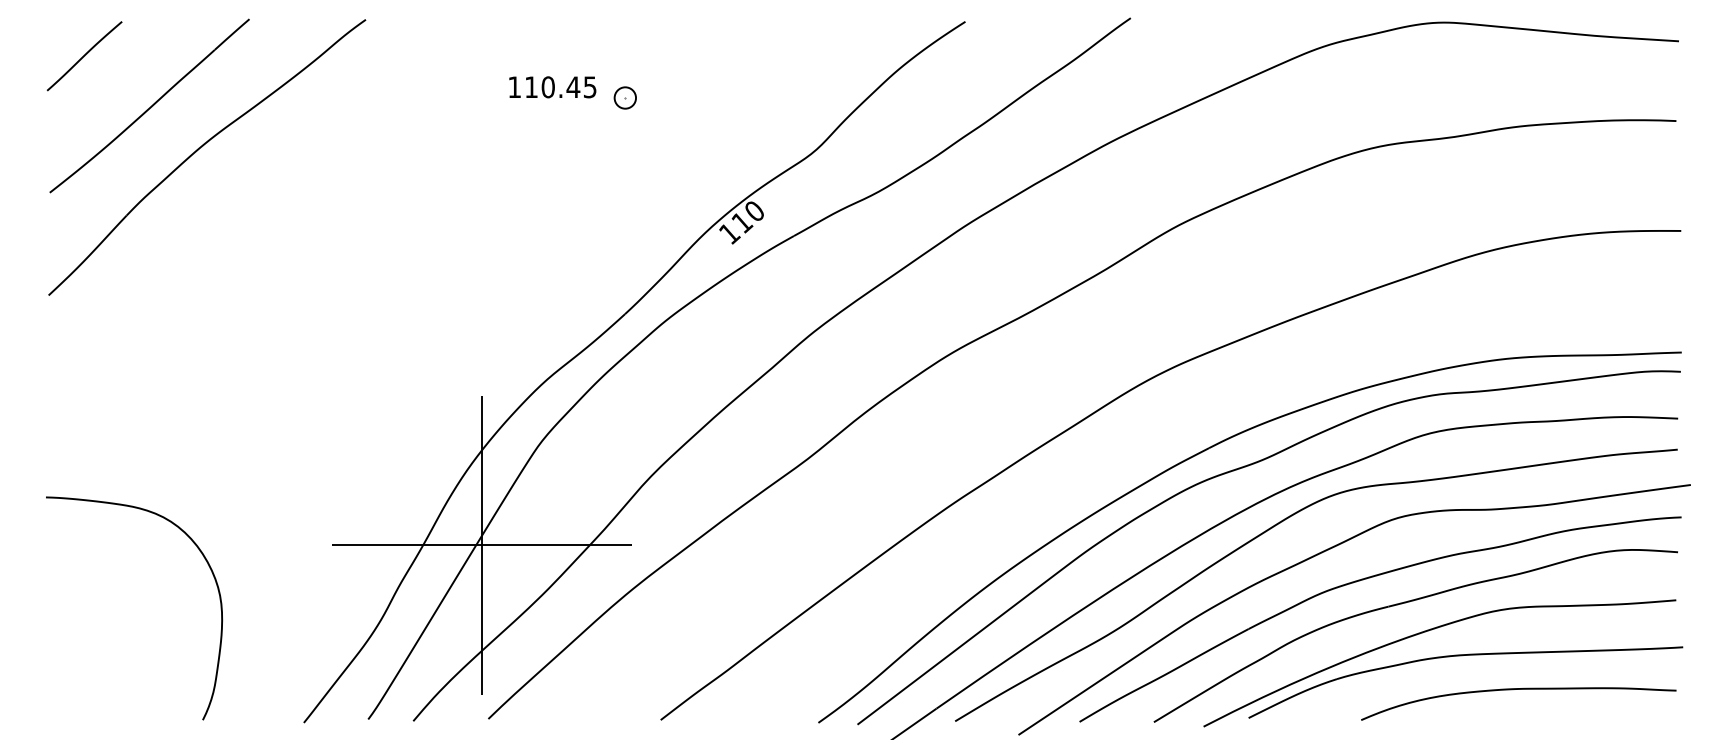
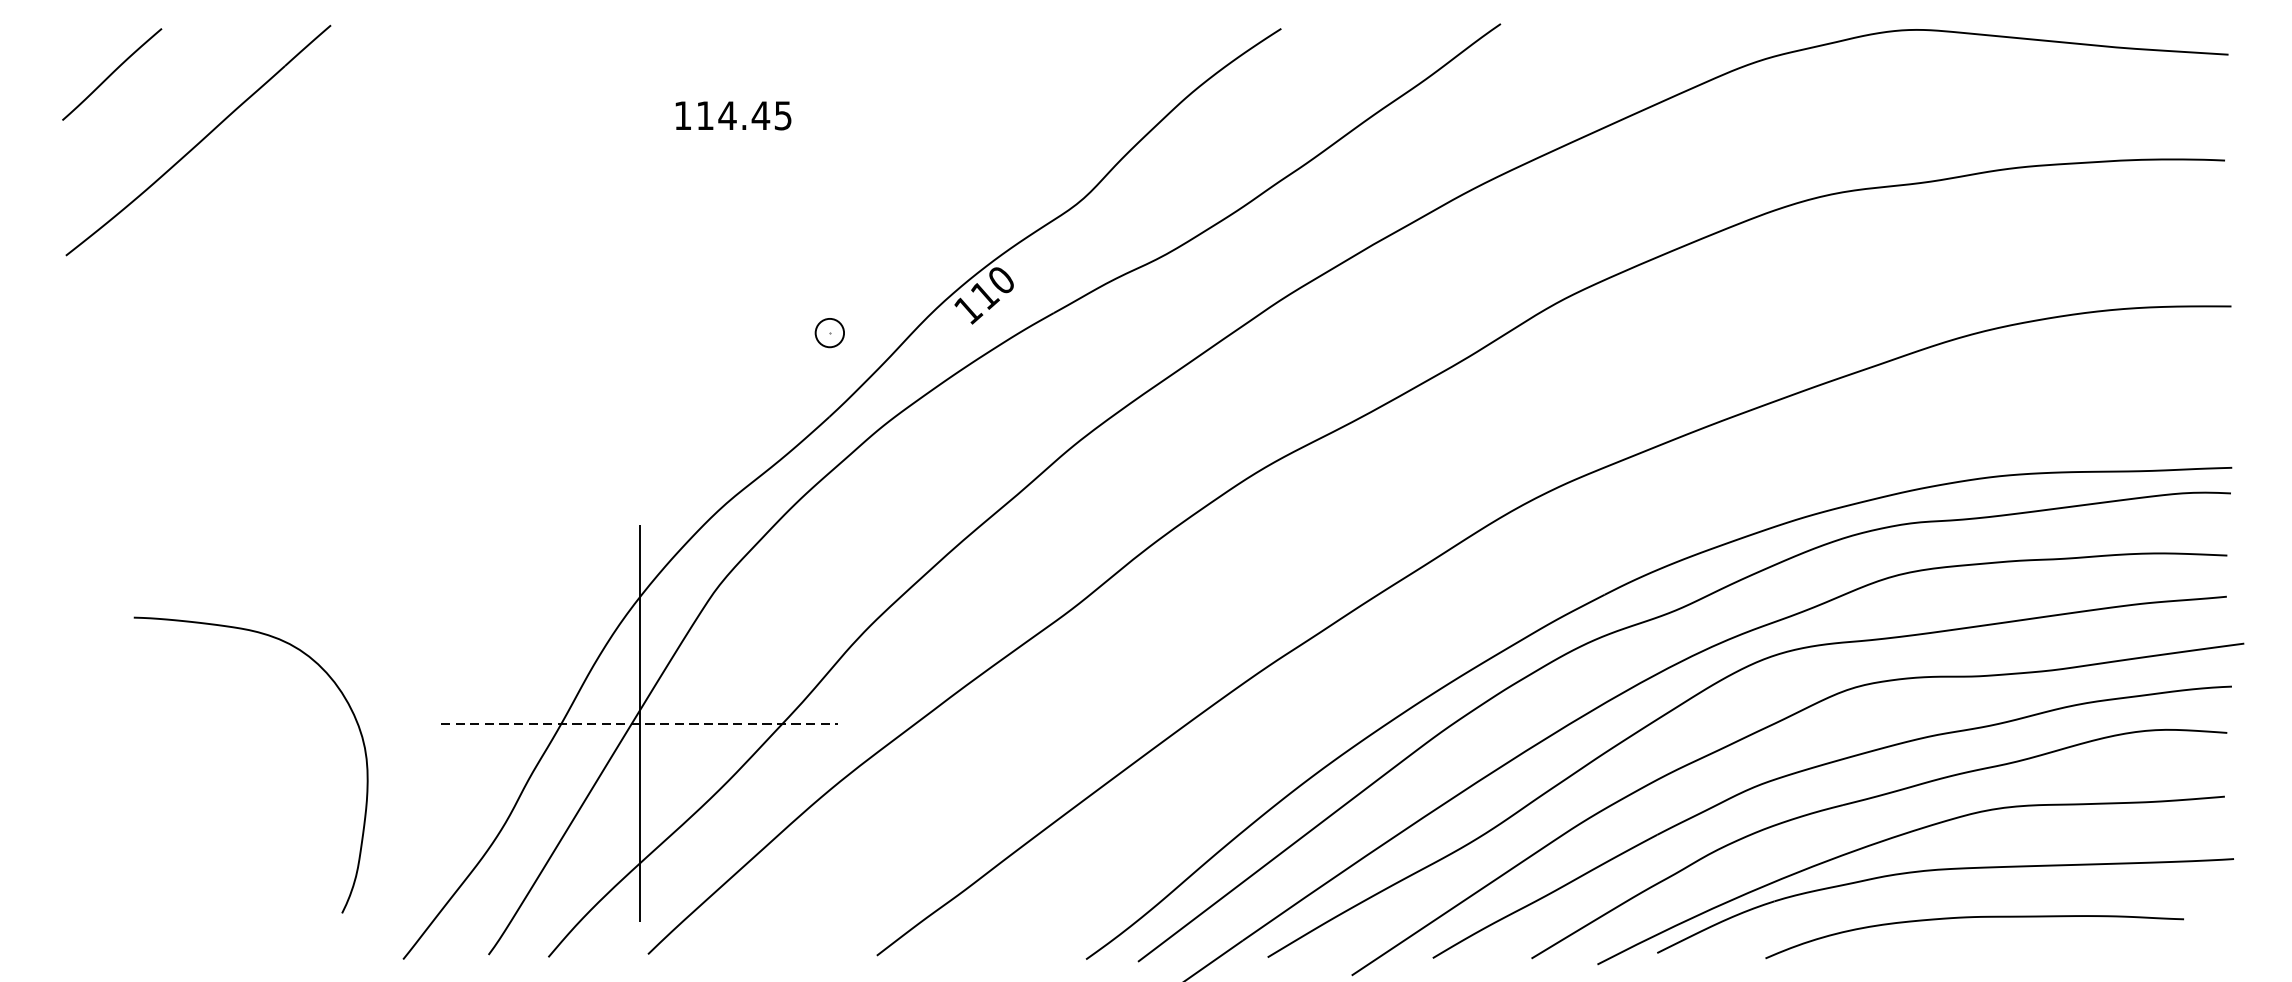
text: (548, 87) -> (727, 116), 110.45 -> 114.45
part: (624, 97) -> (828, 332), moved
part: (202, 147) -> (268, 195), removed
line: (481, 545) -> (638, 723), solid -> dashed
curve: (212, 575) -> (354, 721), moved
curve: (1518, 689) -> (1974, 917), moved

